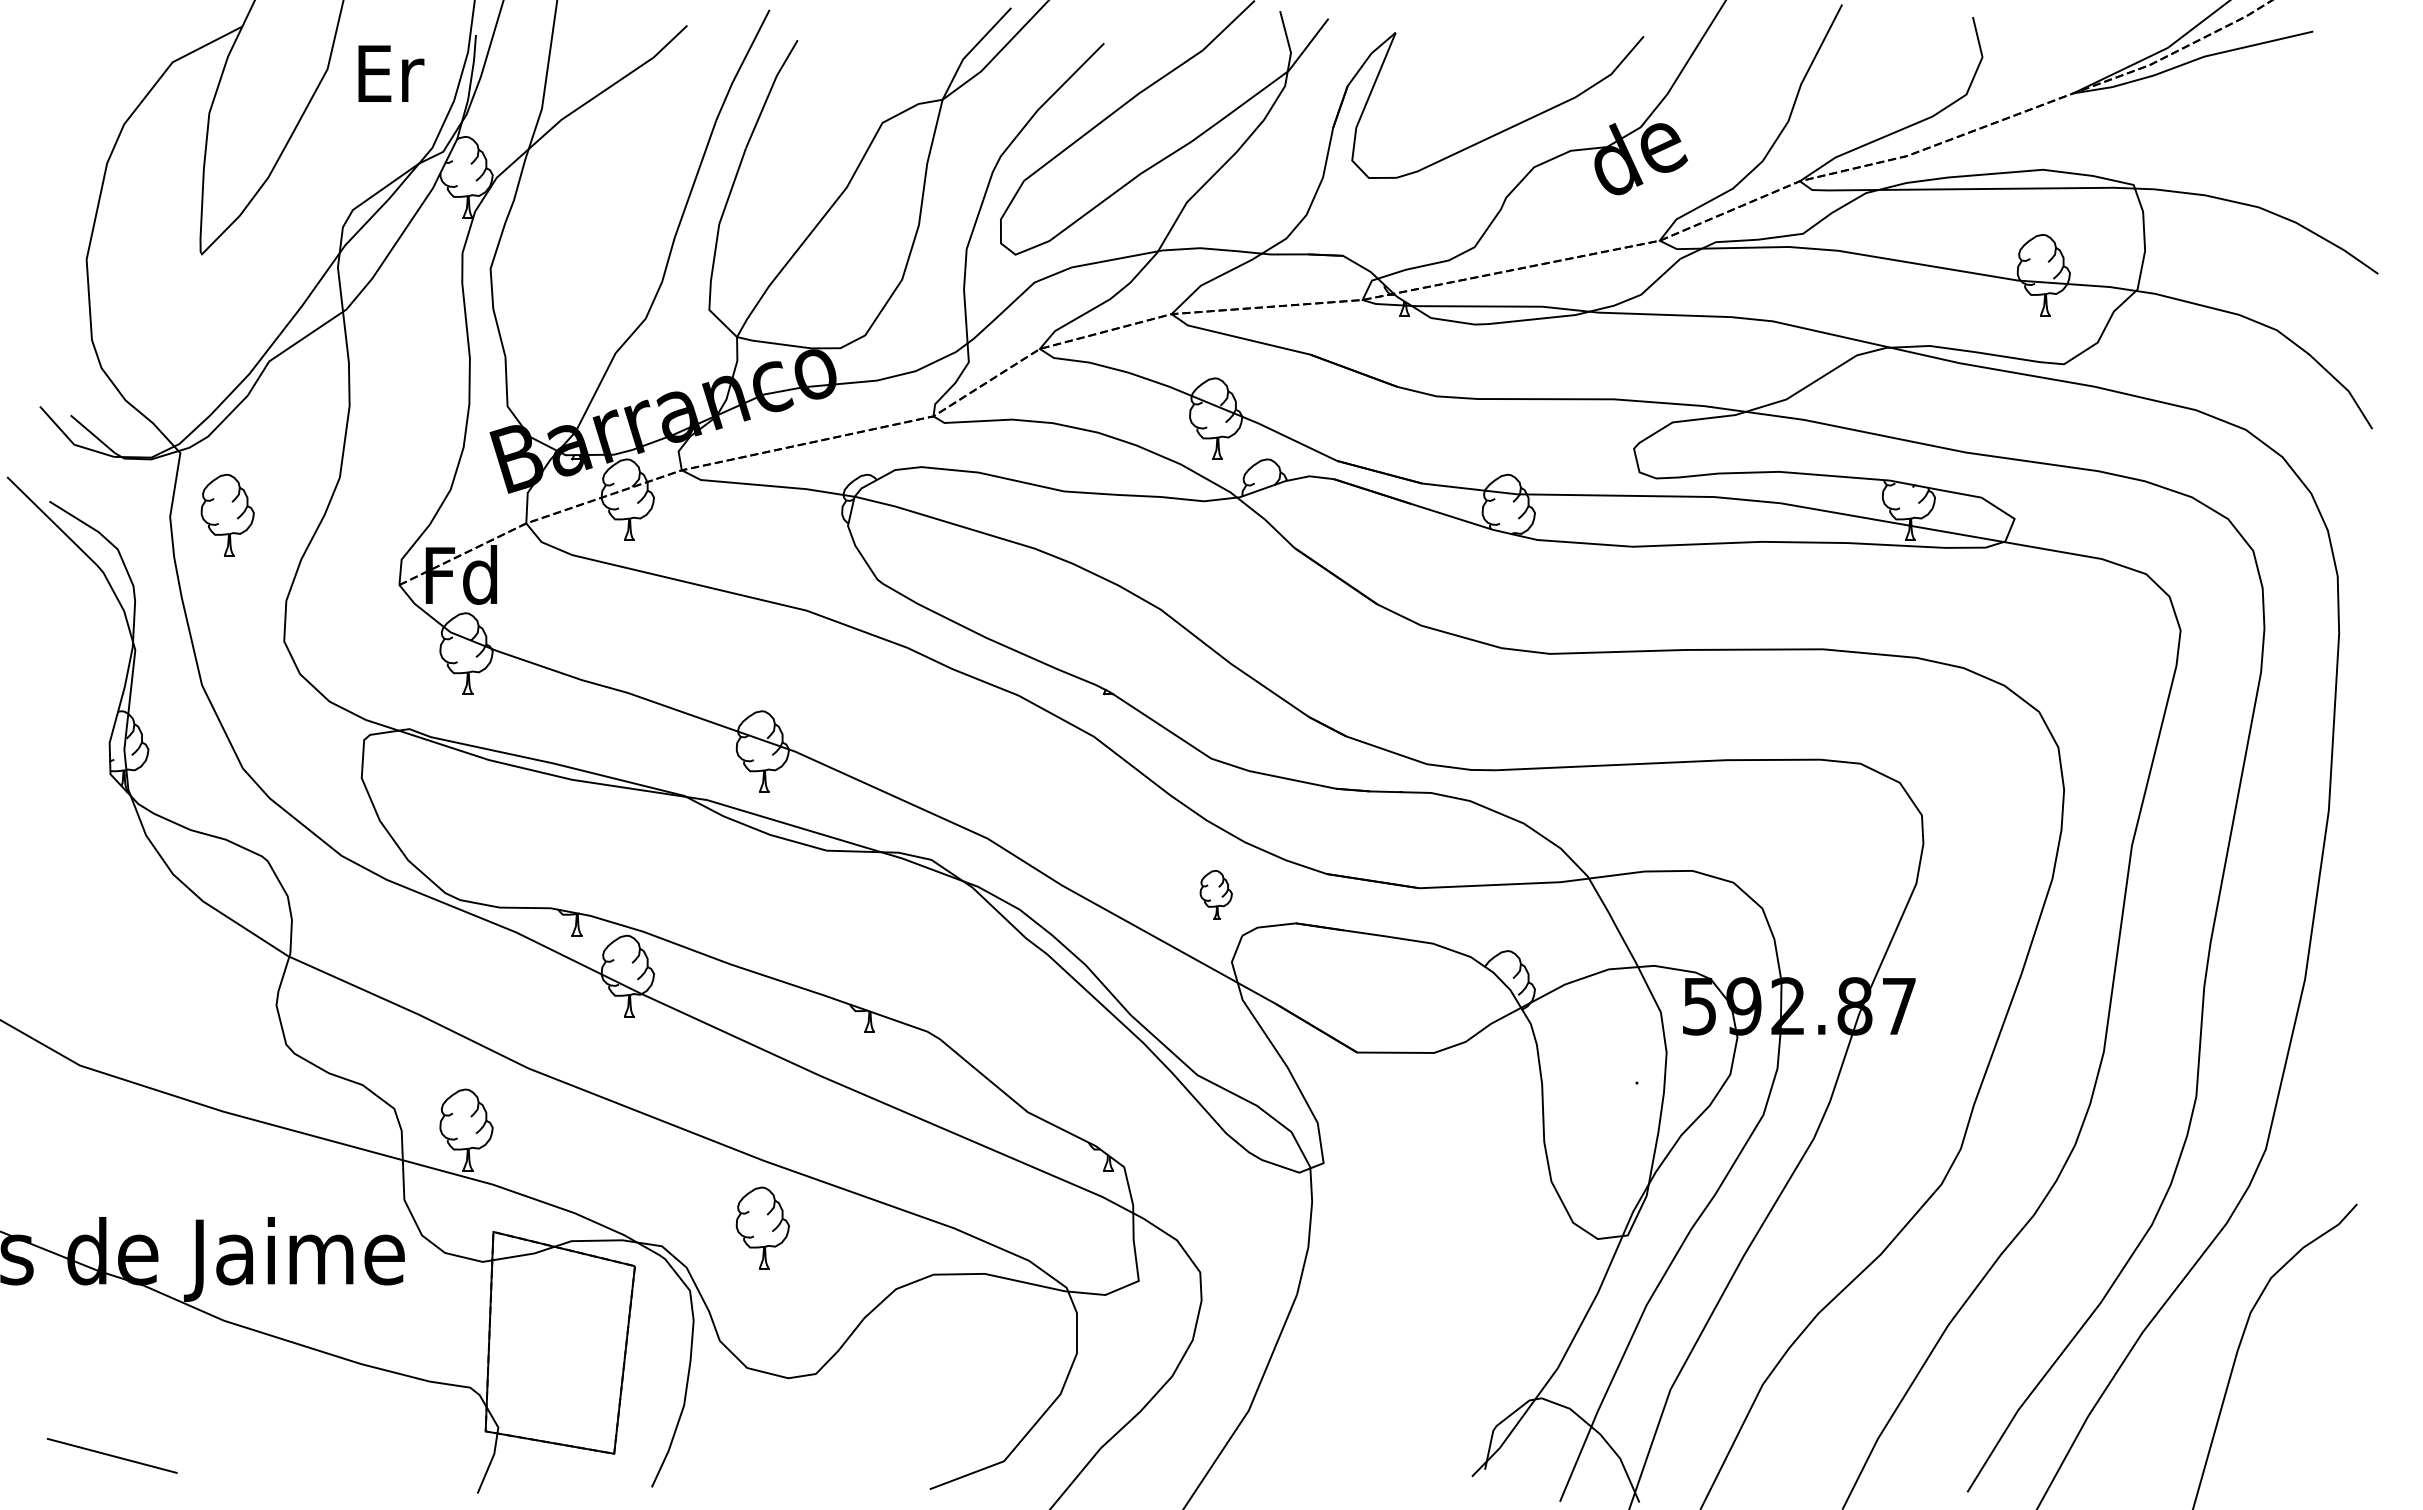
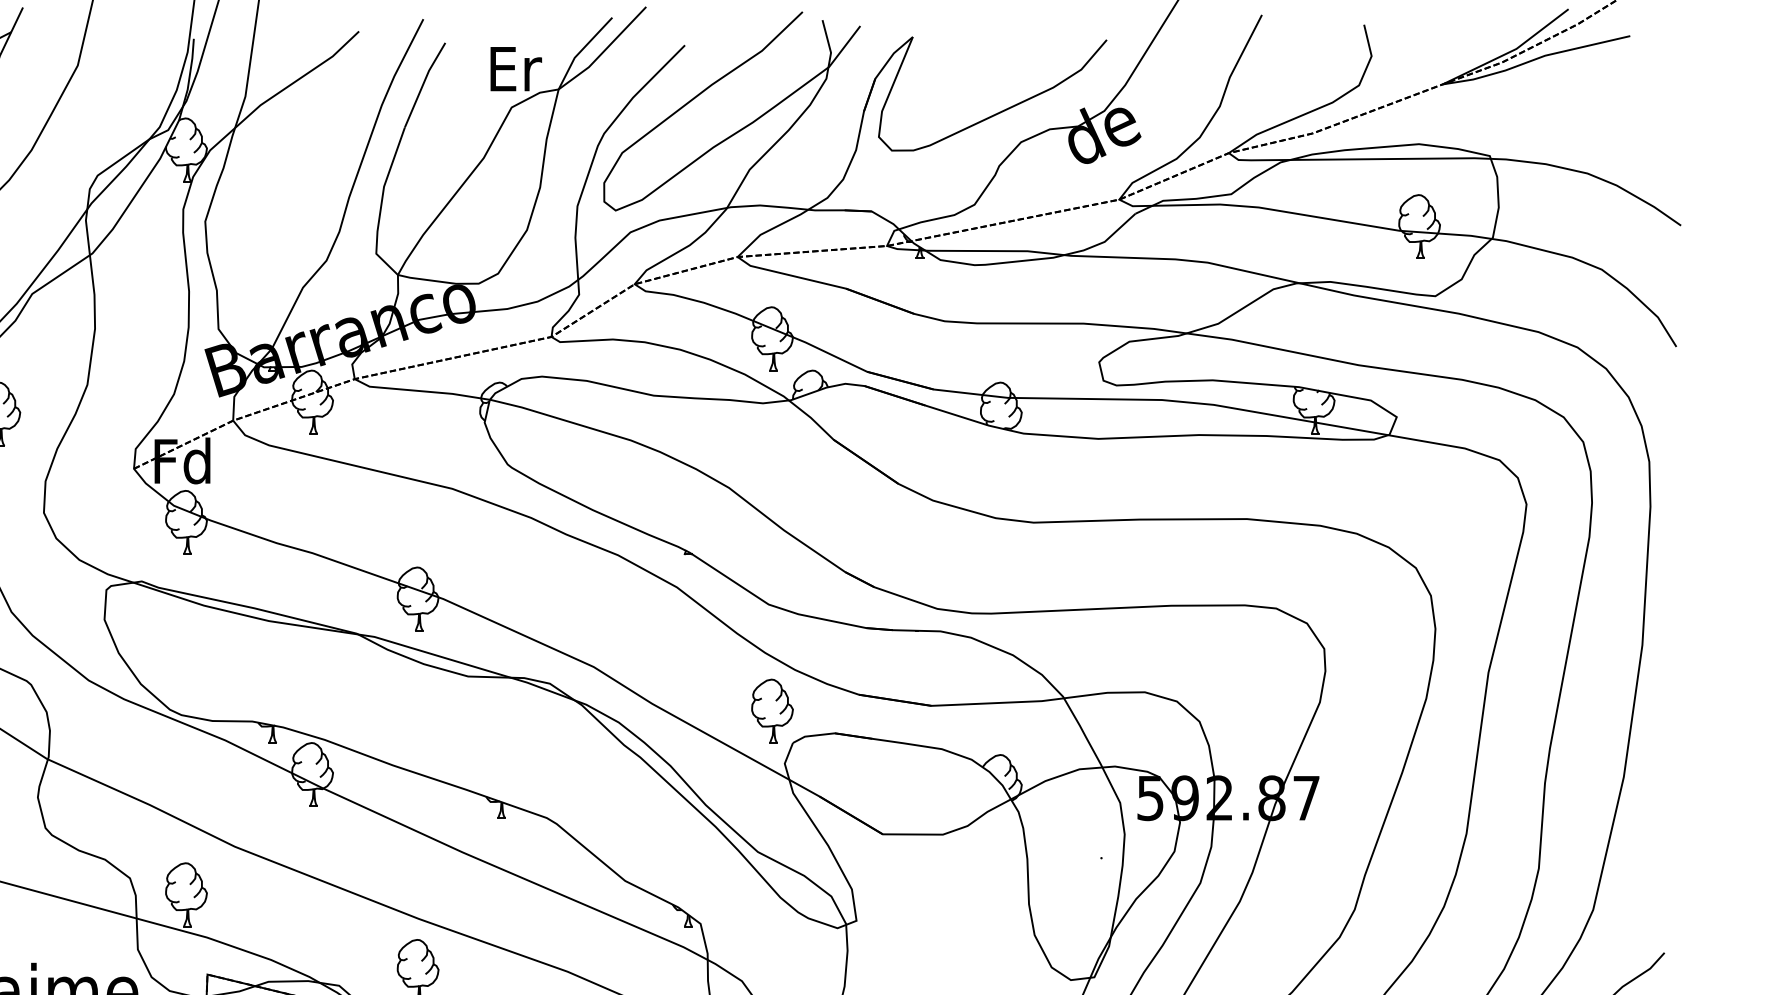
text: (391, 73) -> (516, 68), moved
part: (1216, 894) -> (772, 710), size x1.67

